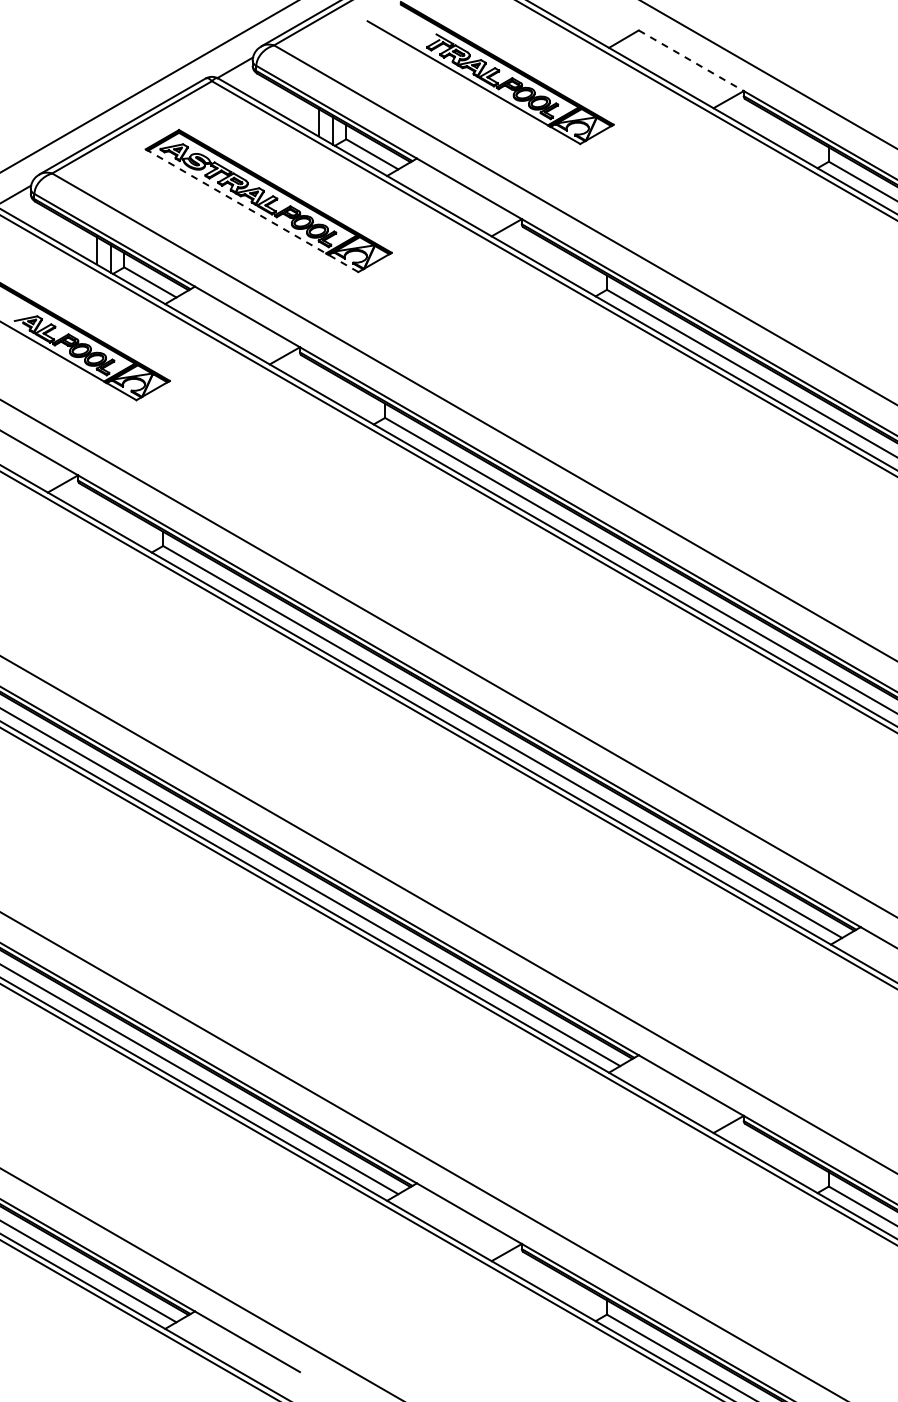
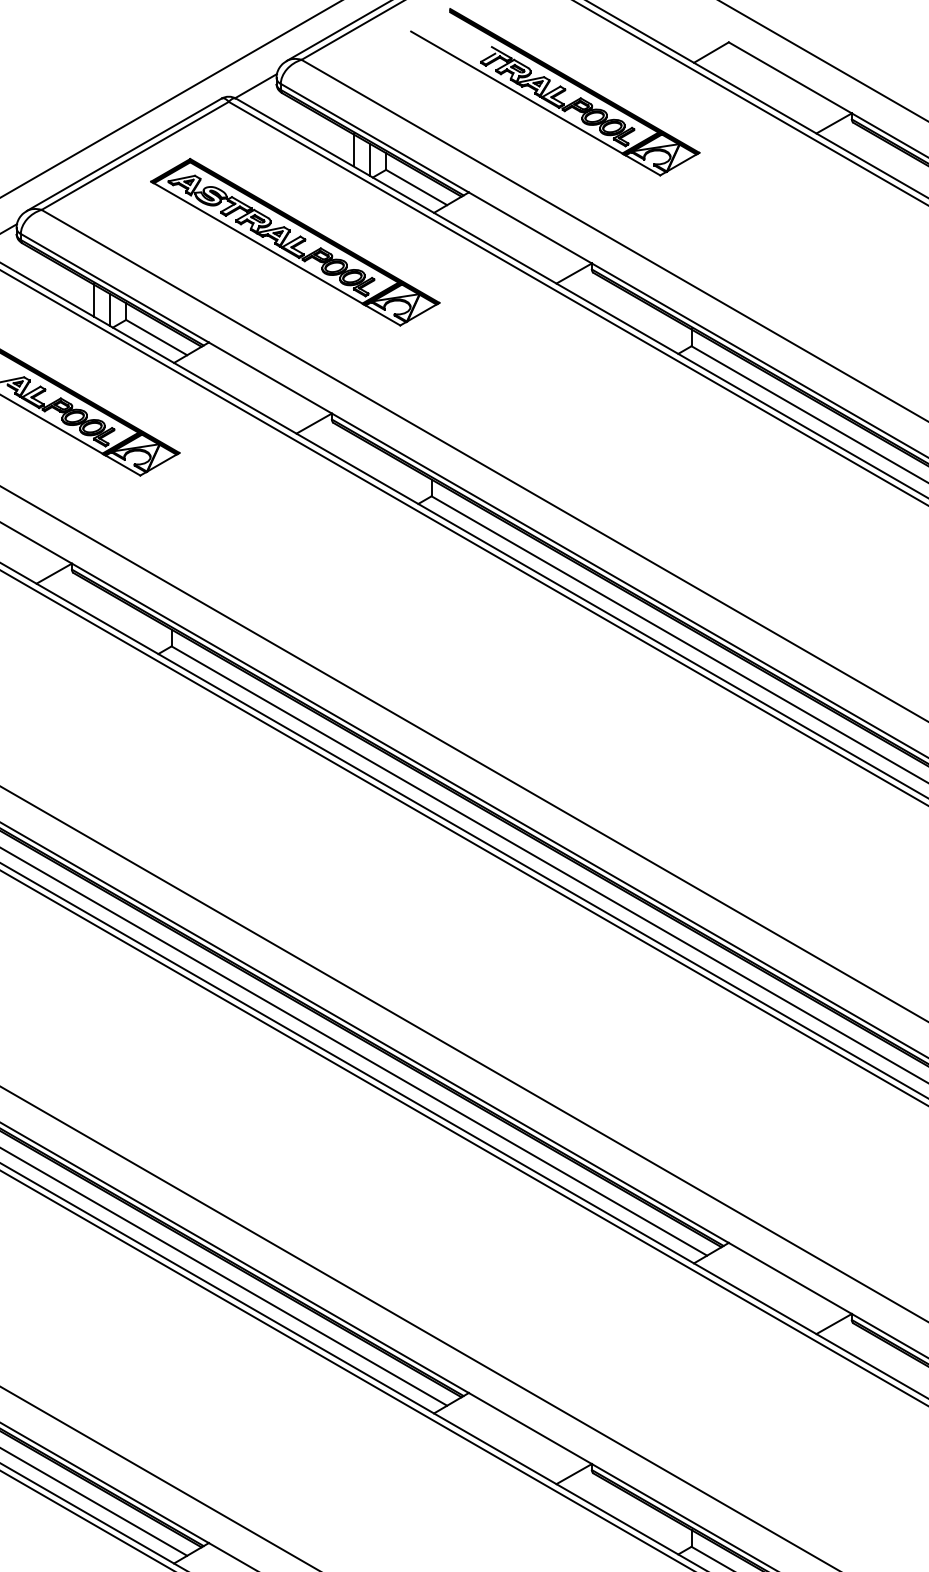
line: (691, 60) -> (790, 77), dashed -> solid
line: (252, 210) -> (276, 253), dashed -> solid

